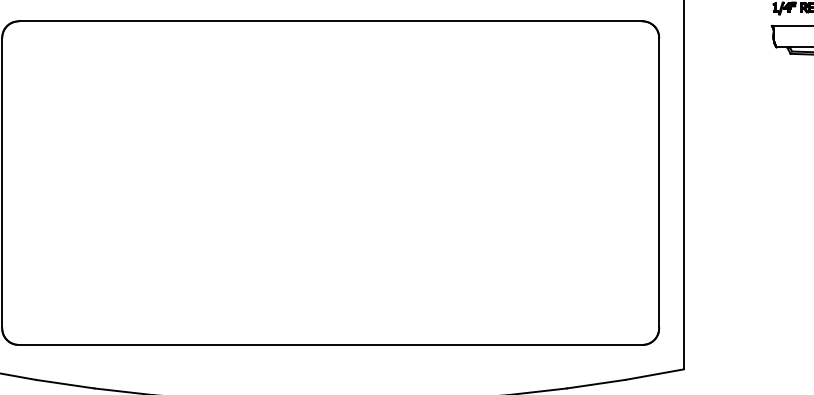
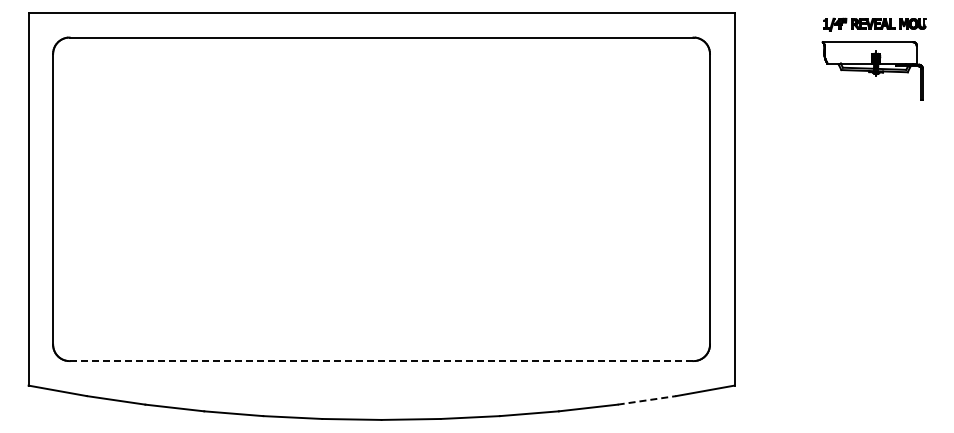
line: (330, 345) -> (381, 361), solid -> dashed
line: (595, 384) -> (646, 400), solid -> dashed

